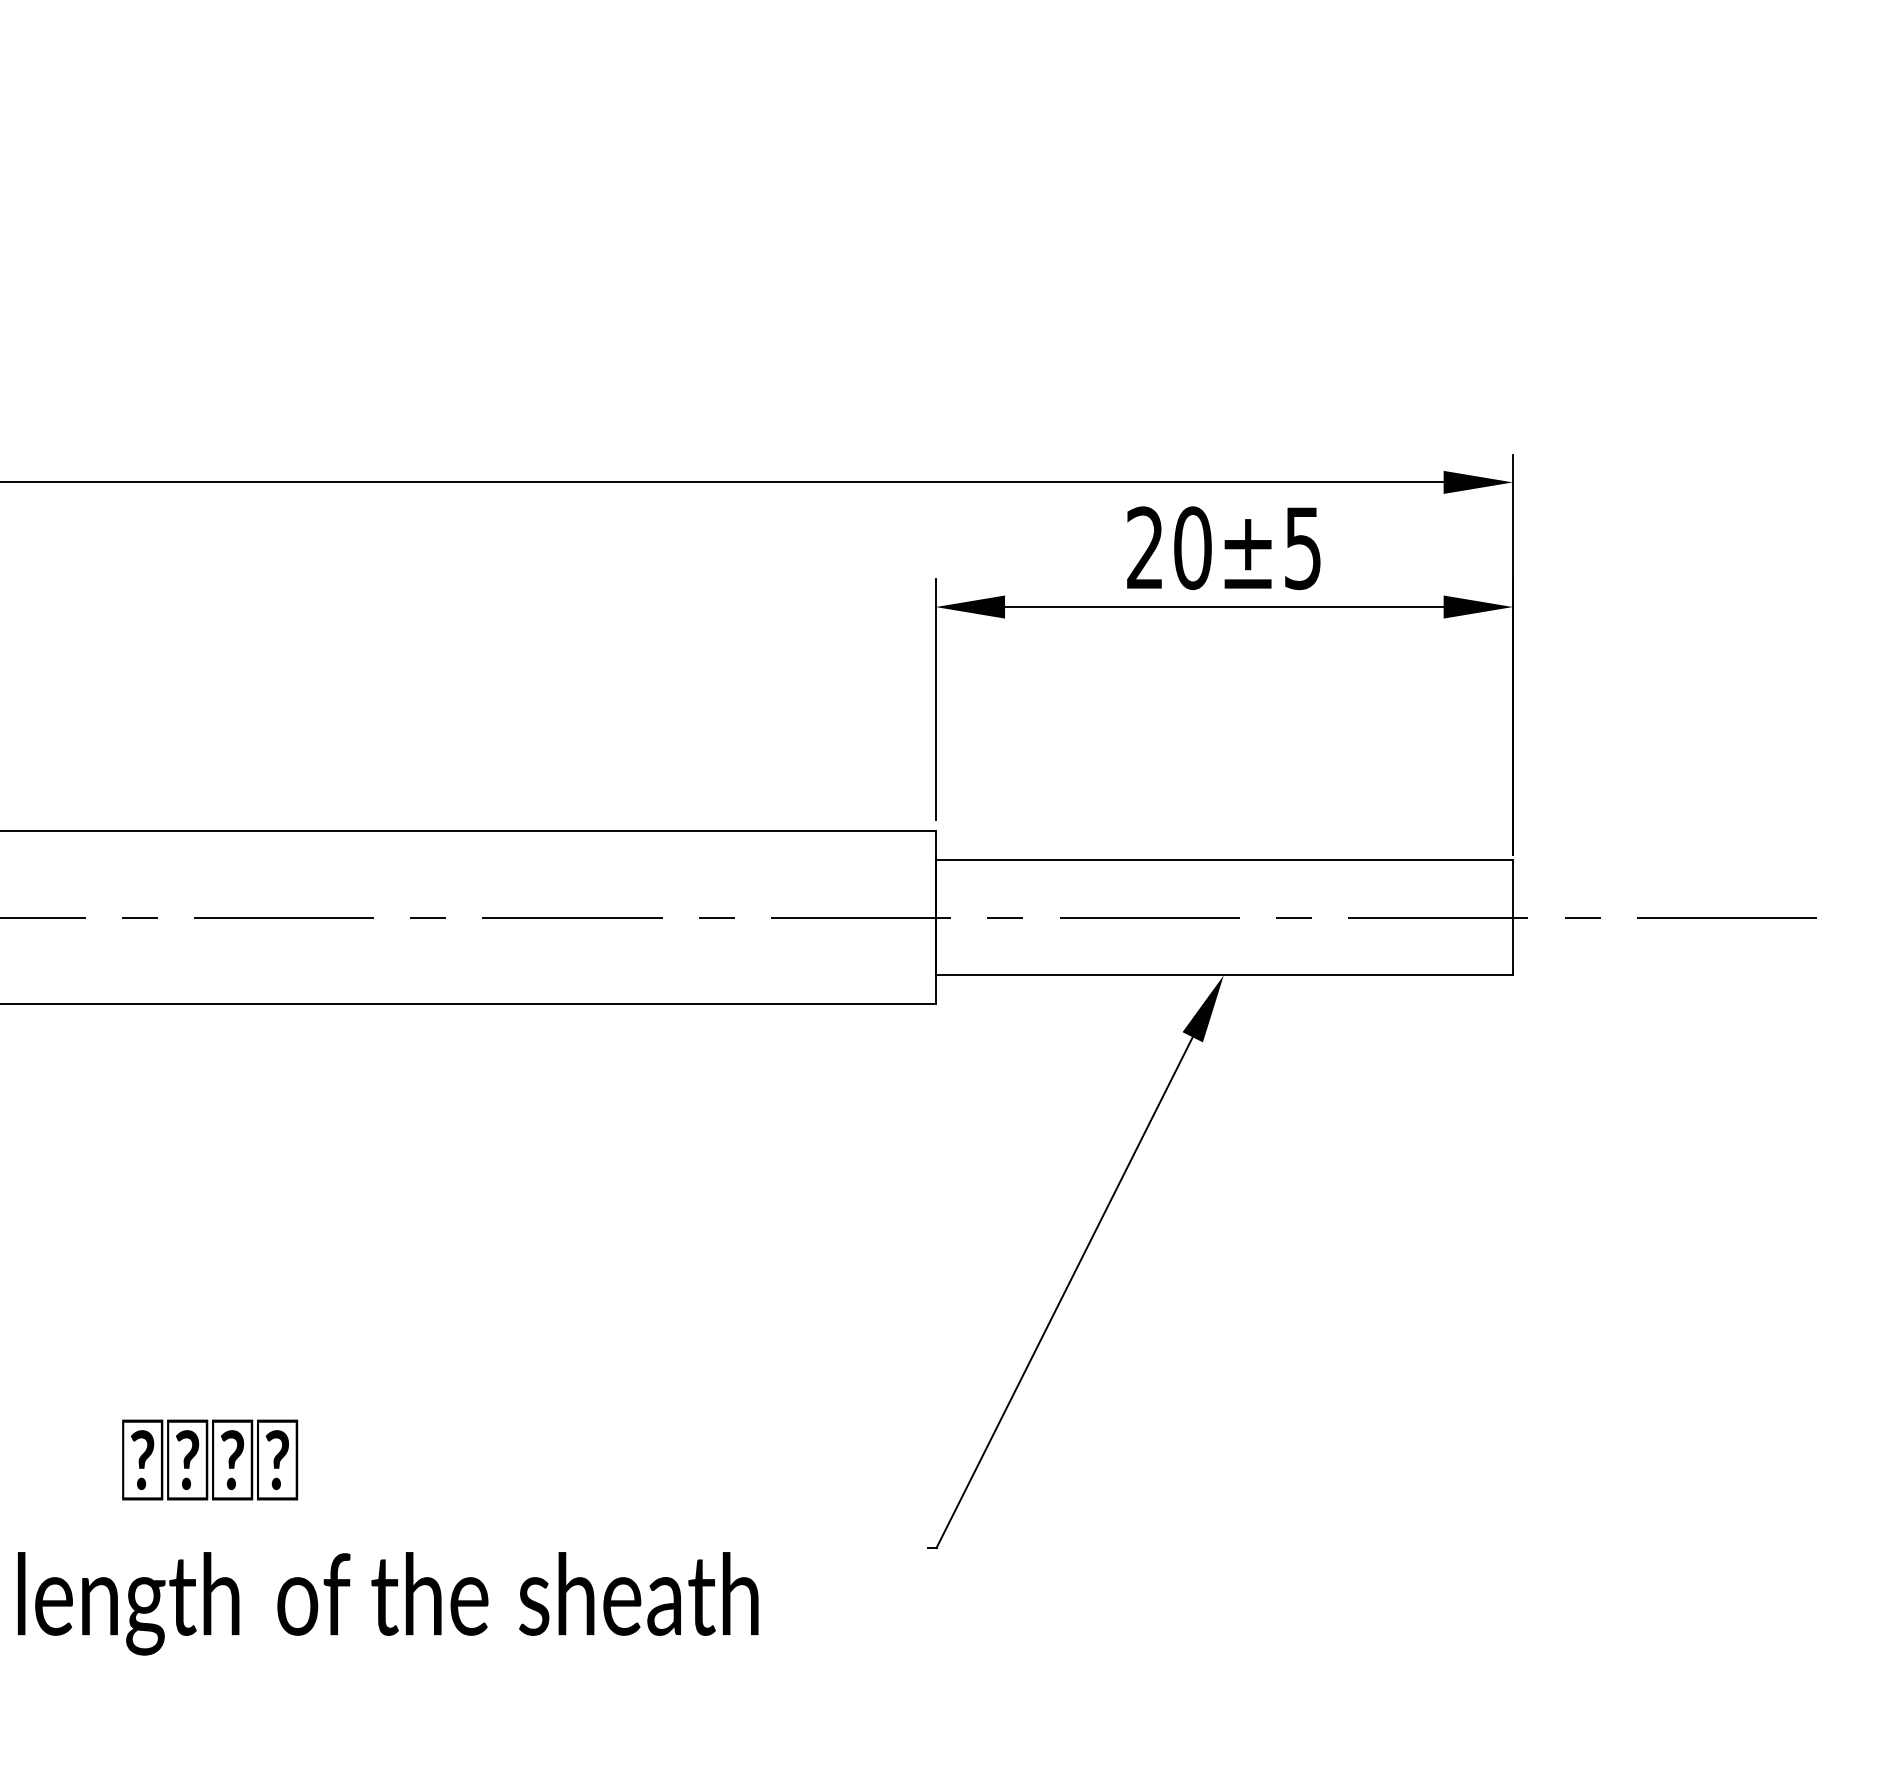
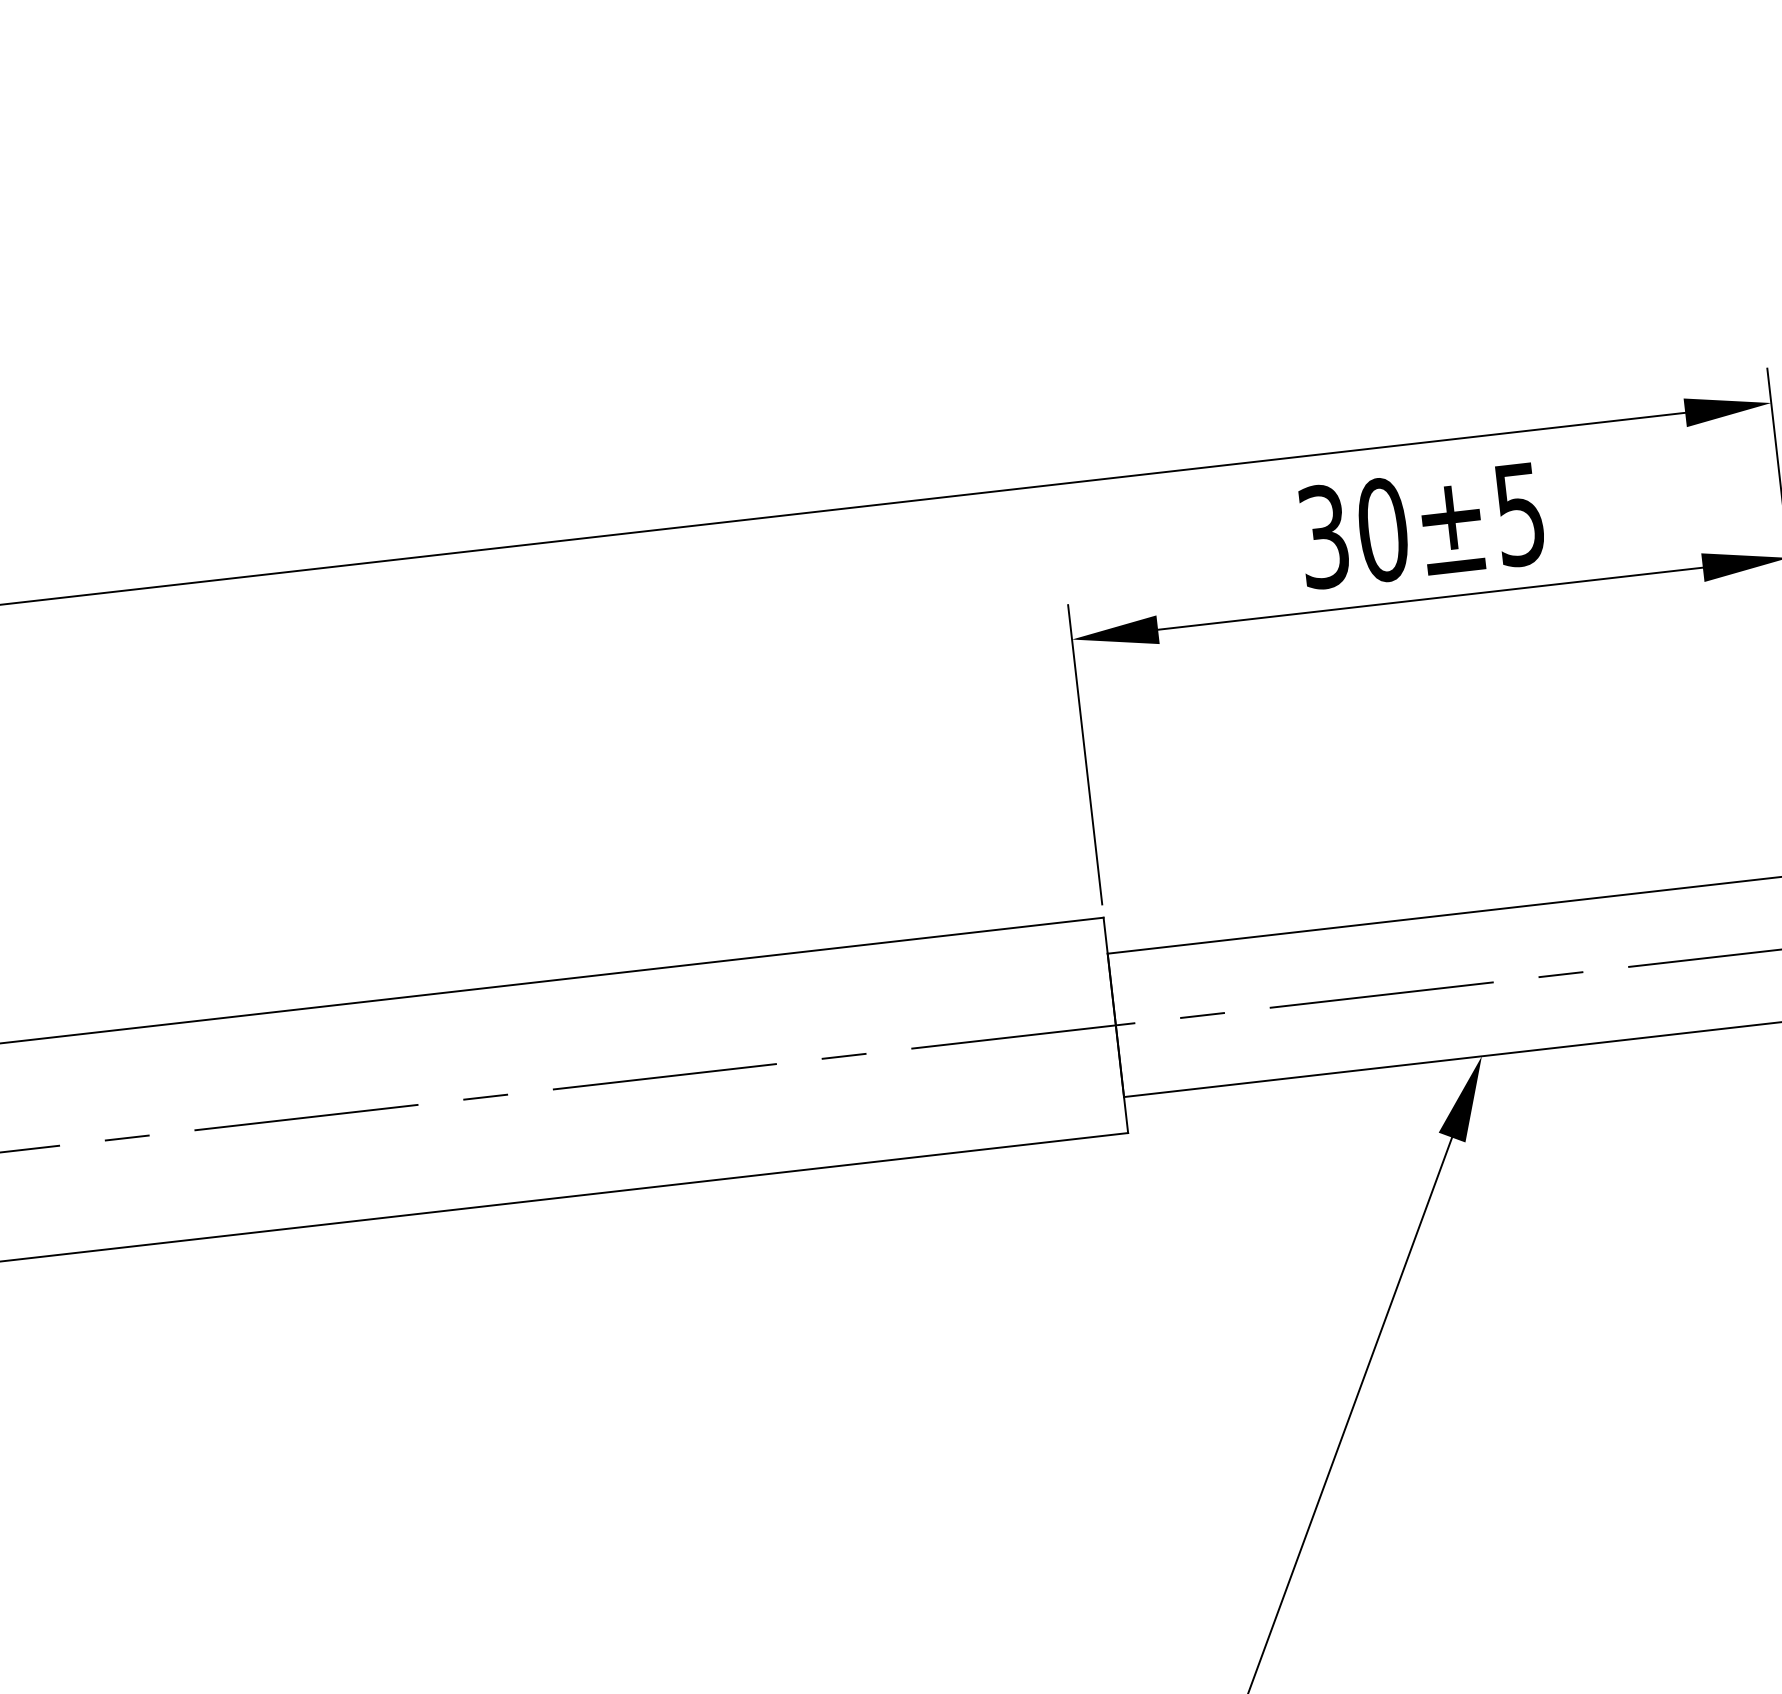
text: (1145, 548) -> (1324, 537), 20±5 -> 30±5

